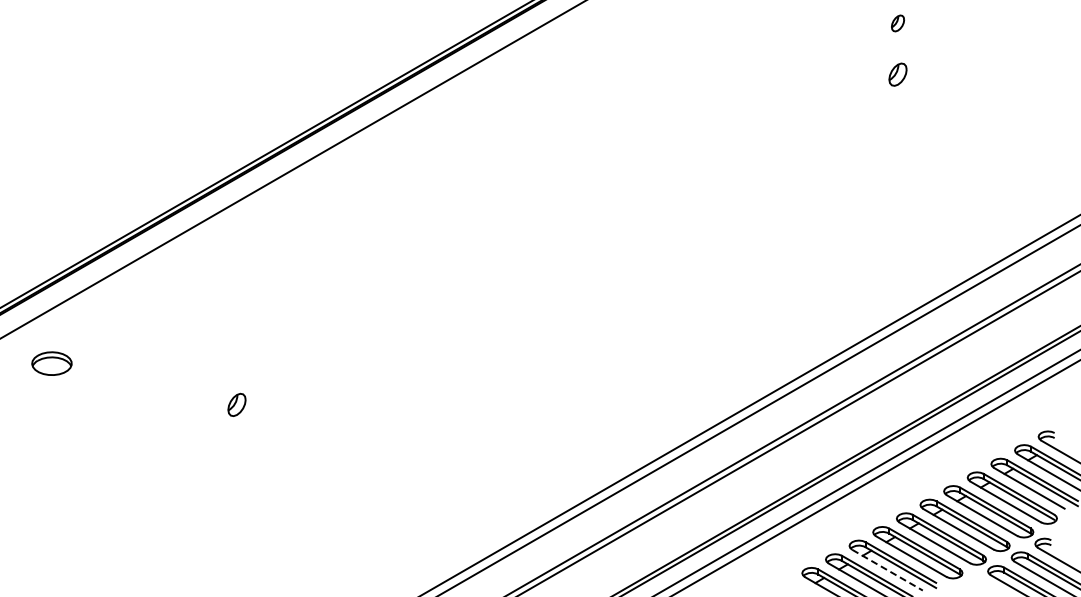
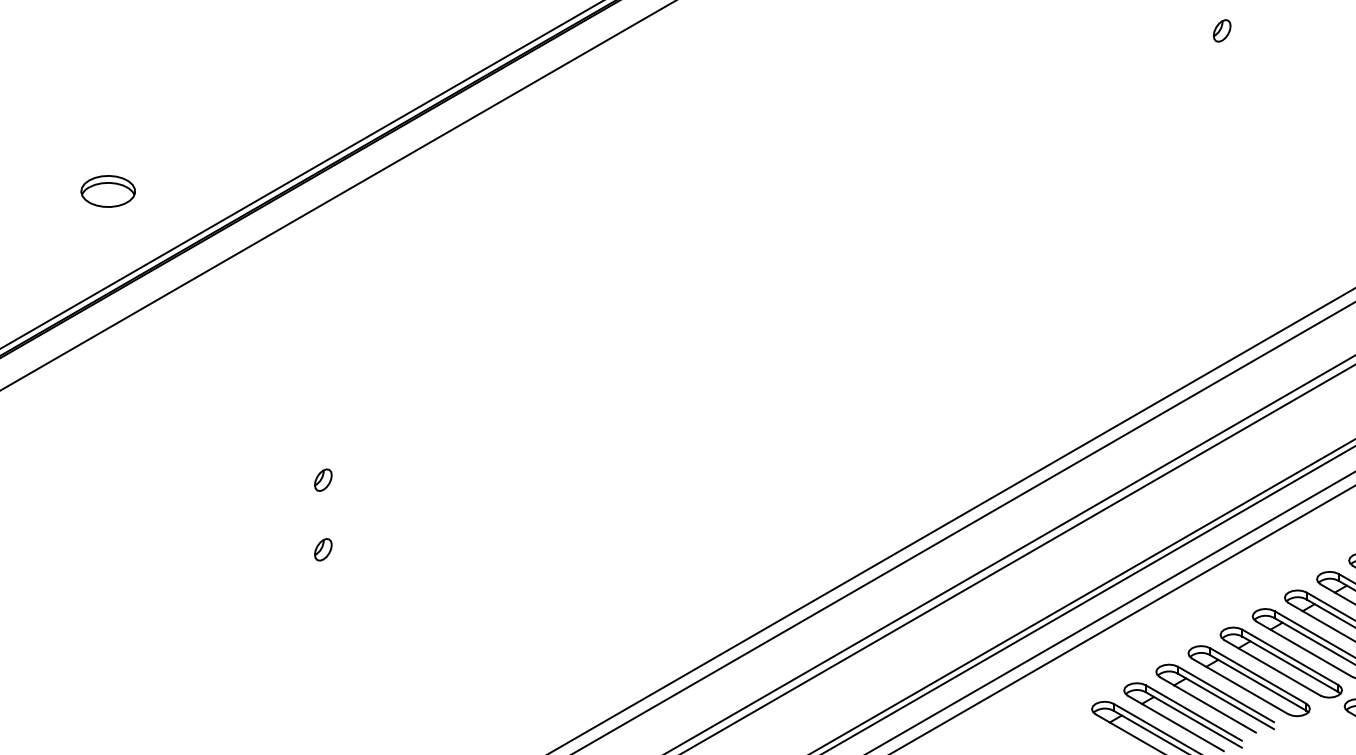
part: (897, 74) -> (1221, 30), size x0.71
part: (51, 363) -> (107, 191), moved
part: (237, 404) -> (323, 479), size x0.71
part: (237, 455) -> (323, 548), added
line: (887, 570) -> (1207, 705), dashed -> solid

